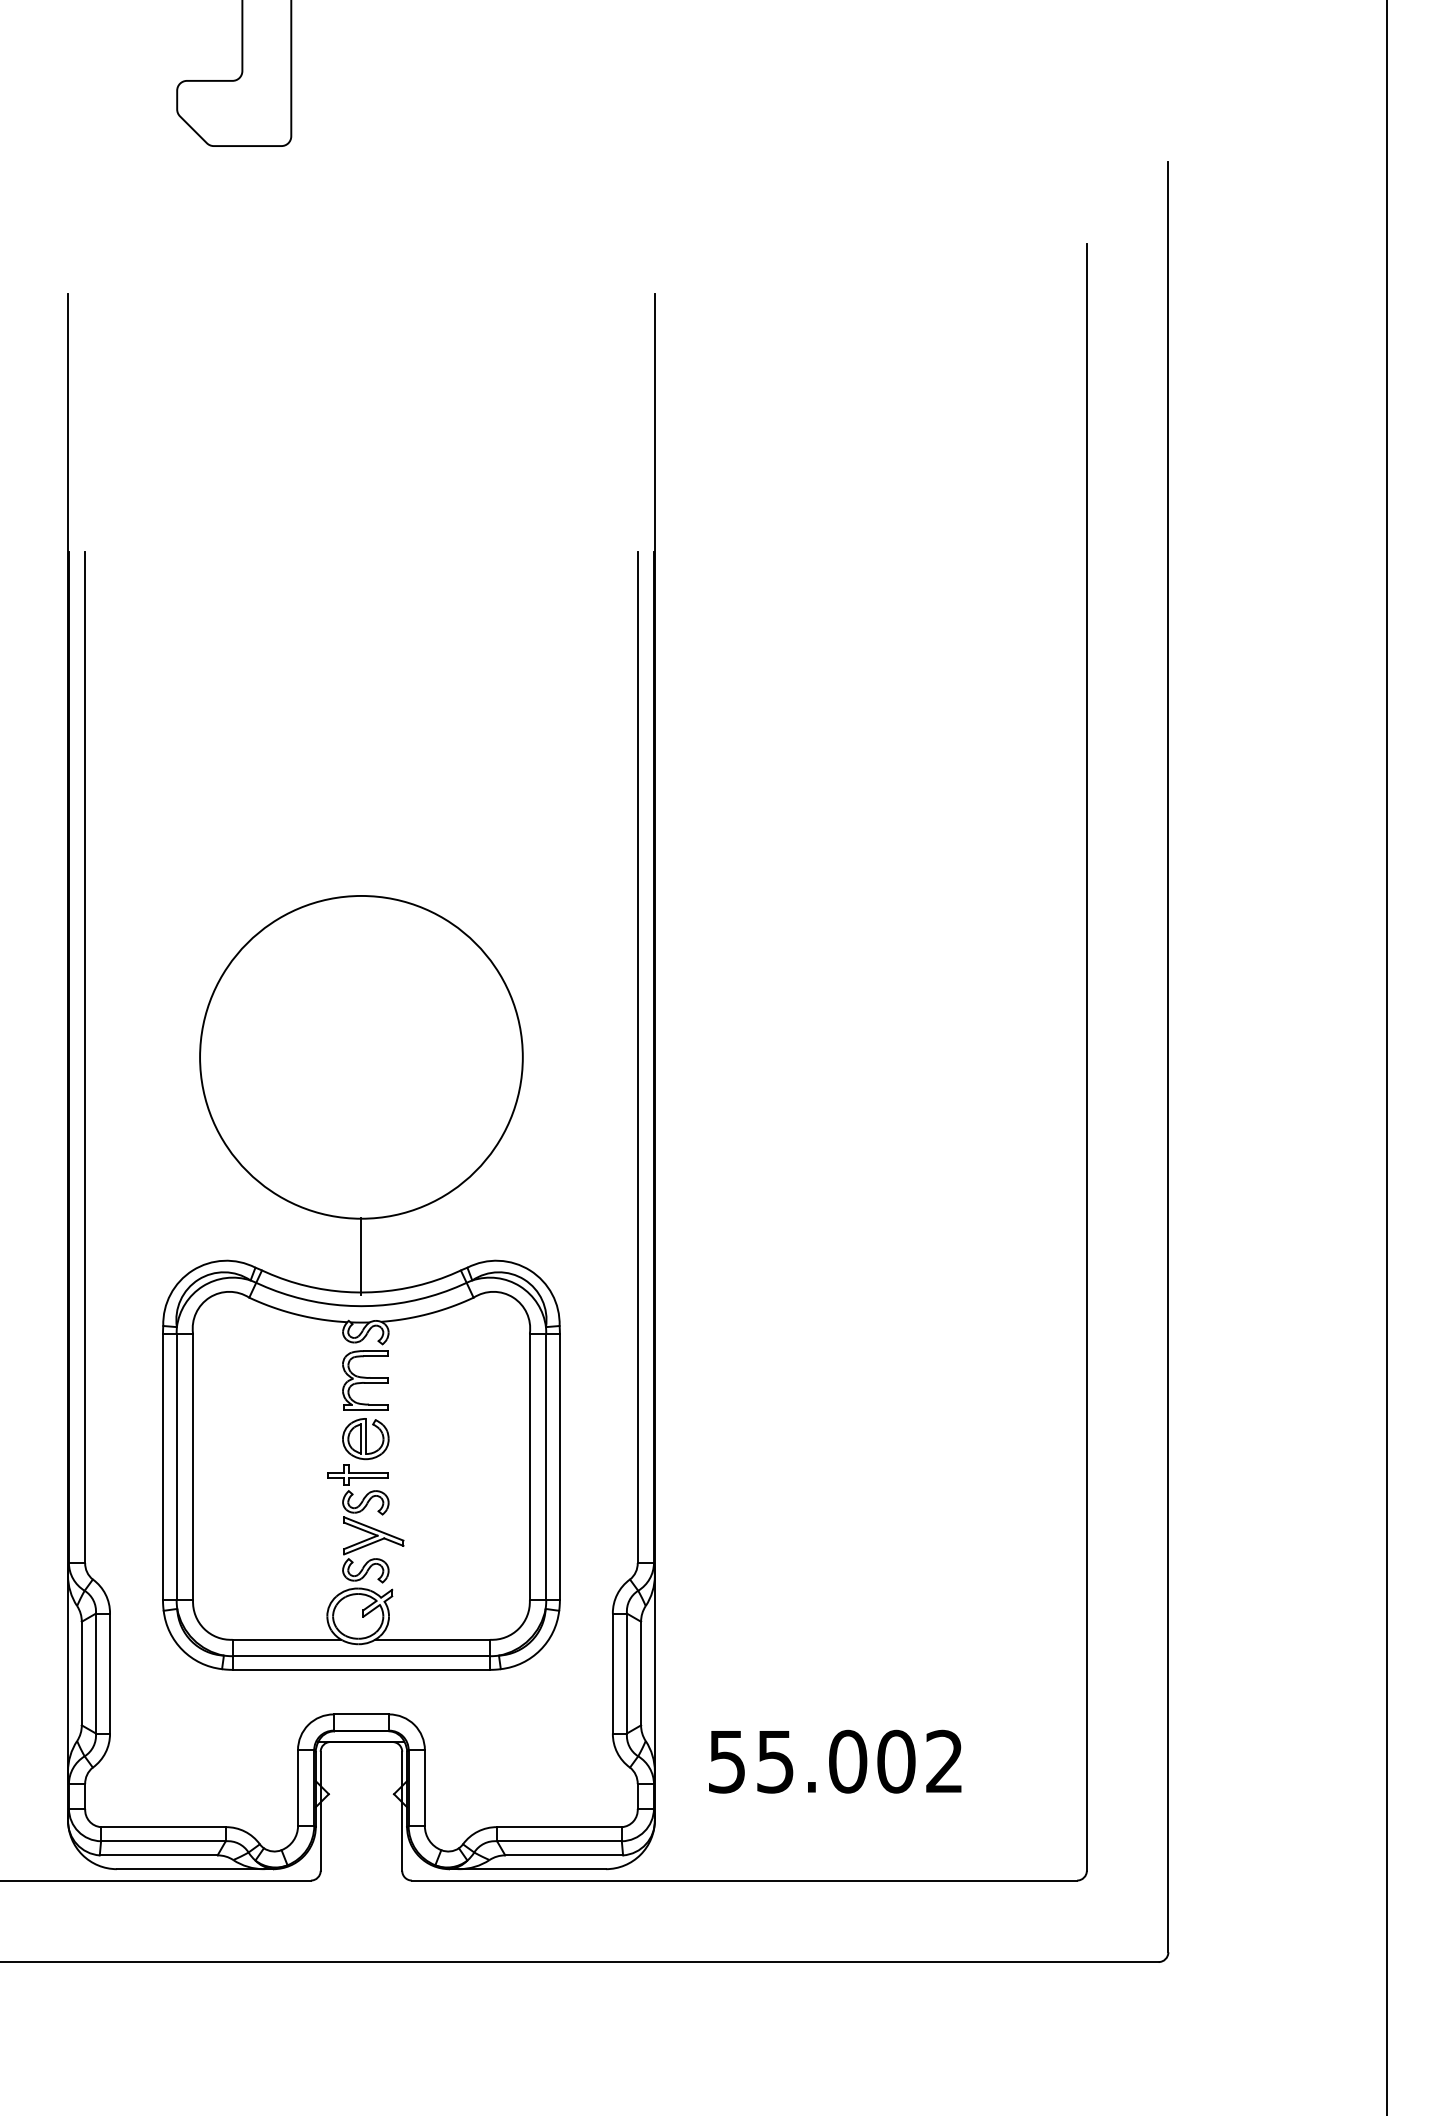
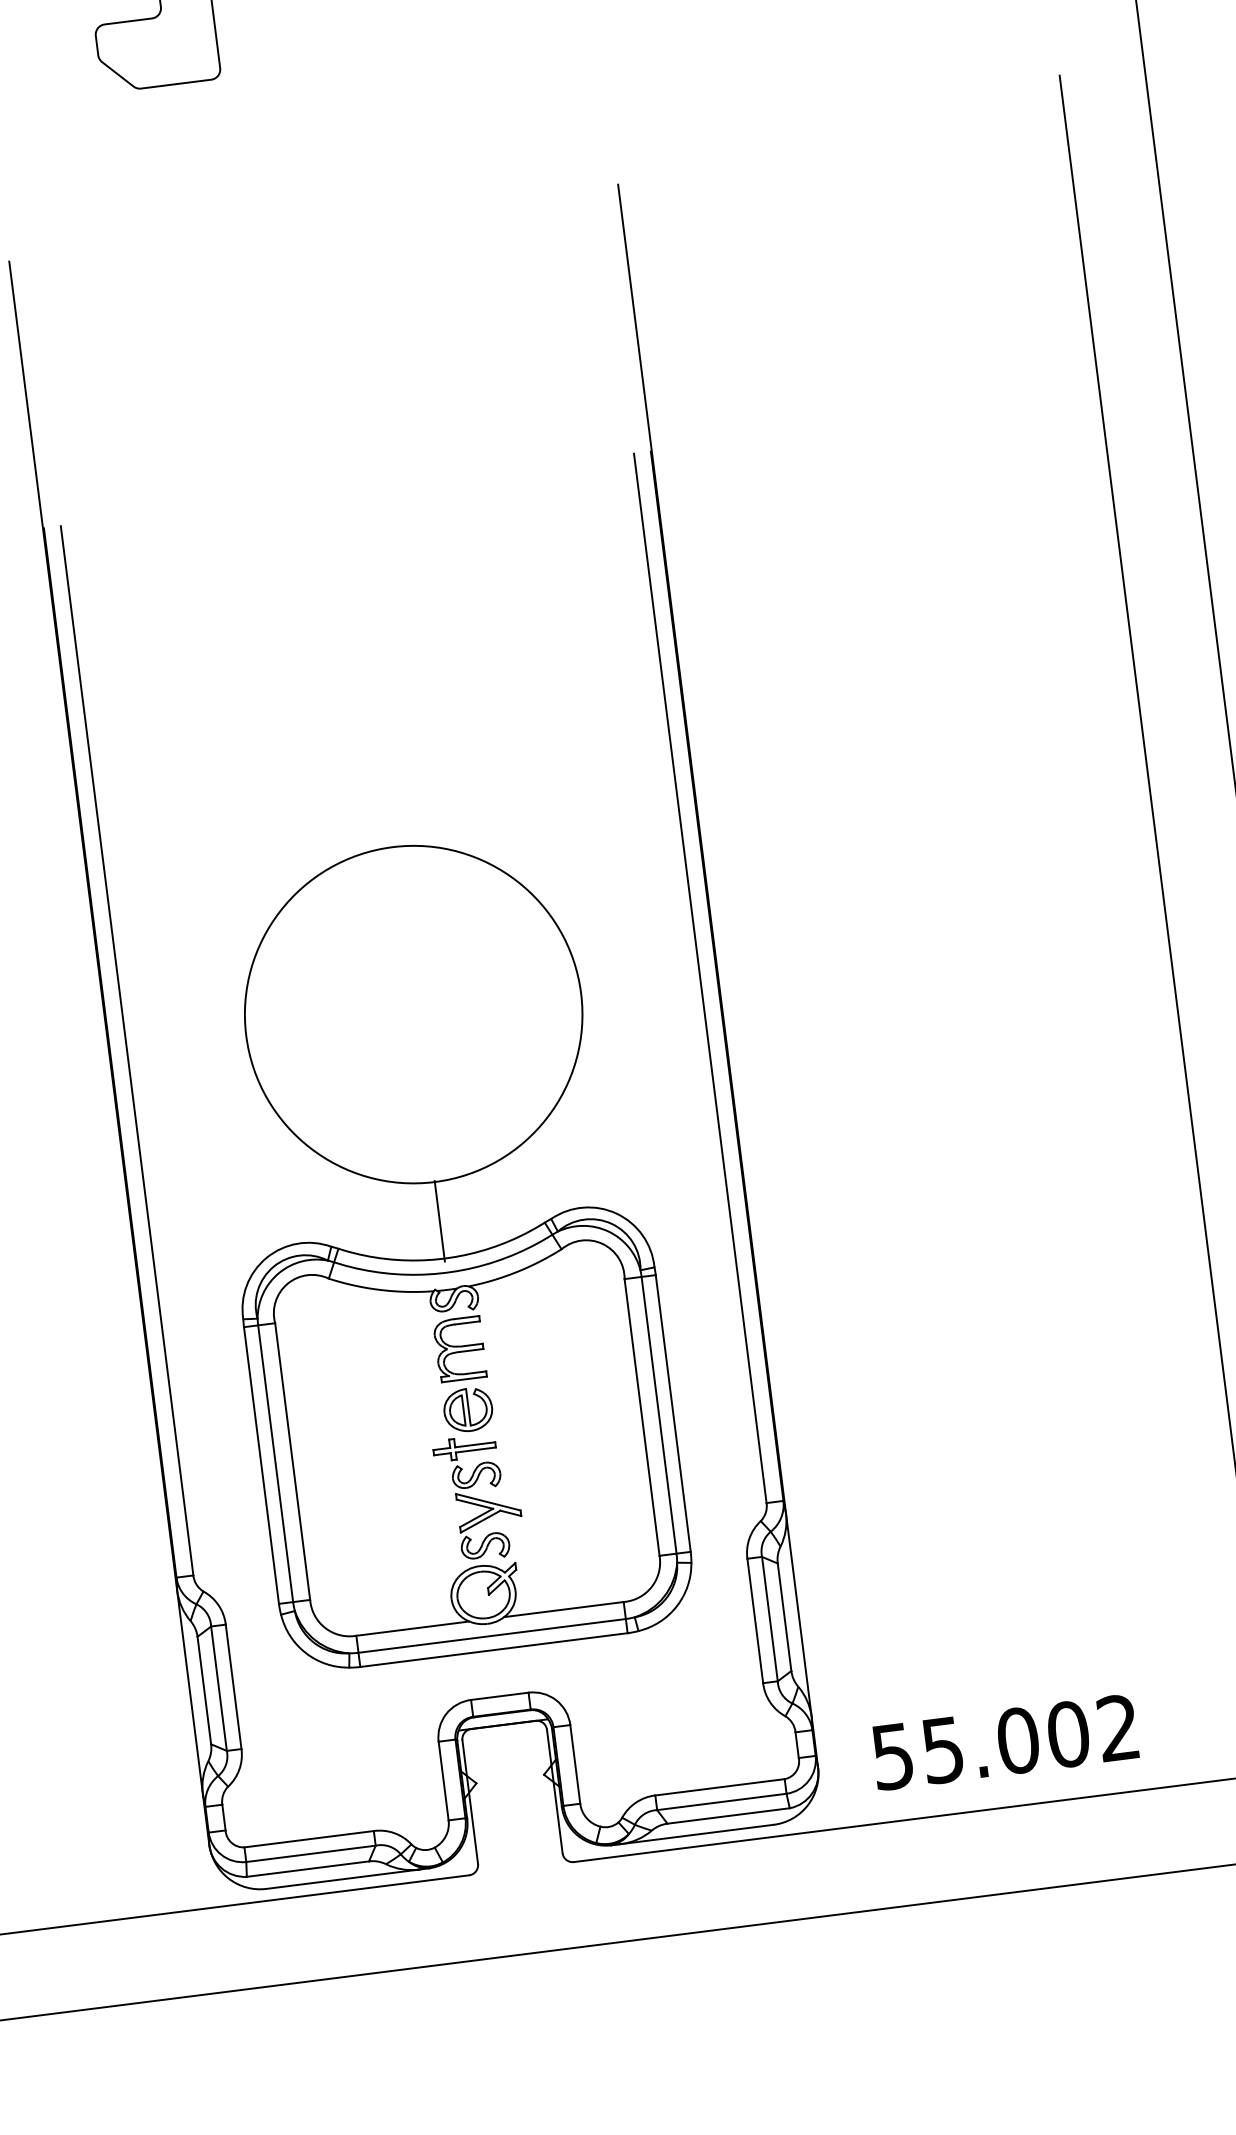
text: (835, 1761) -> (1005, 1742), moved

